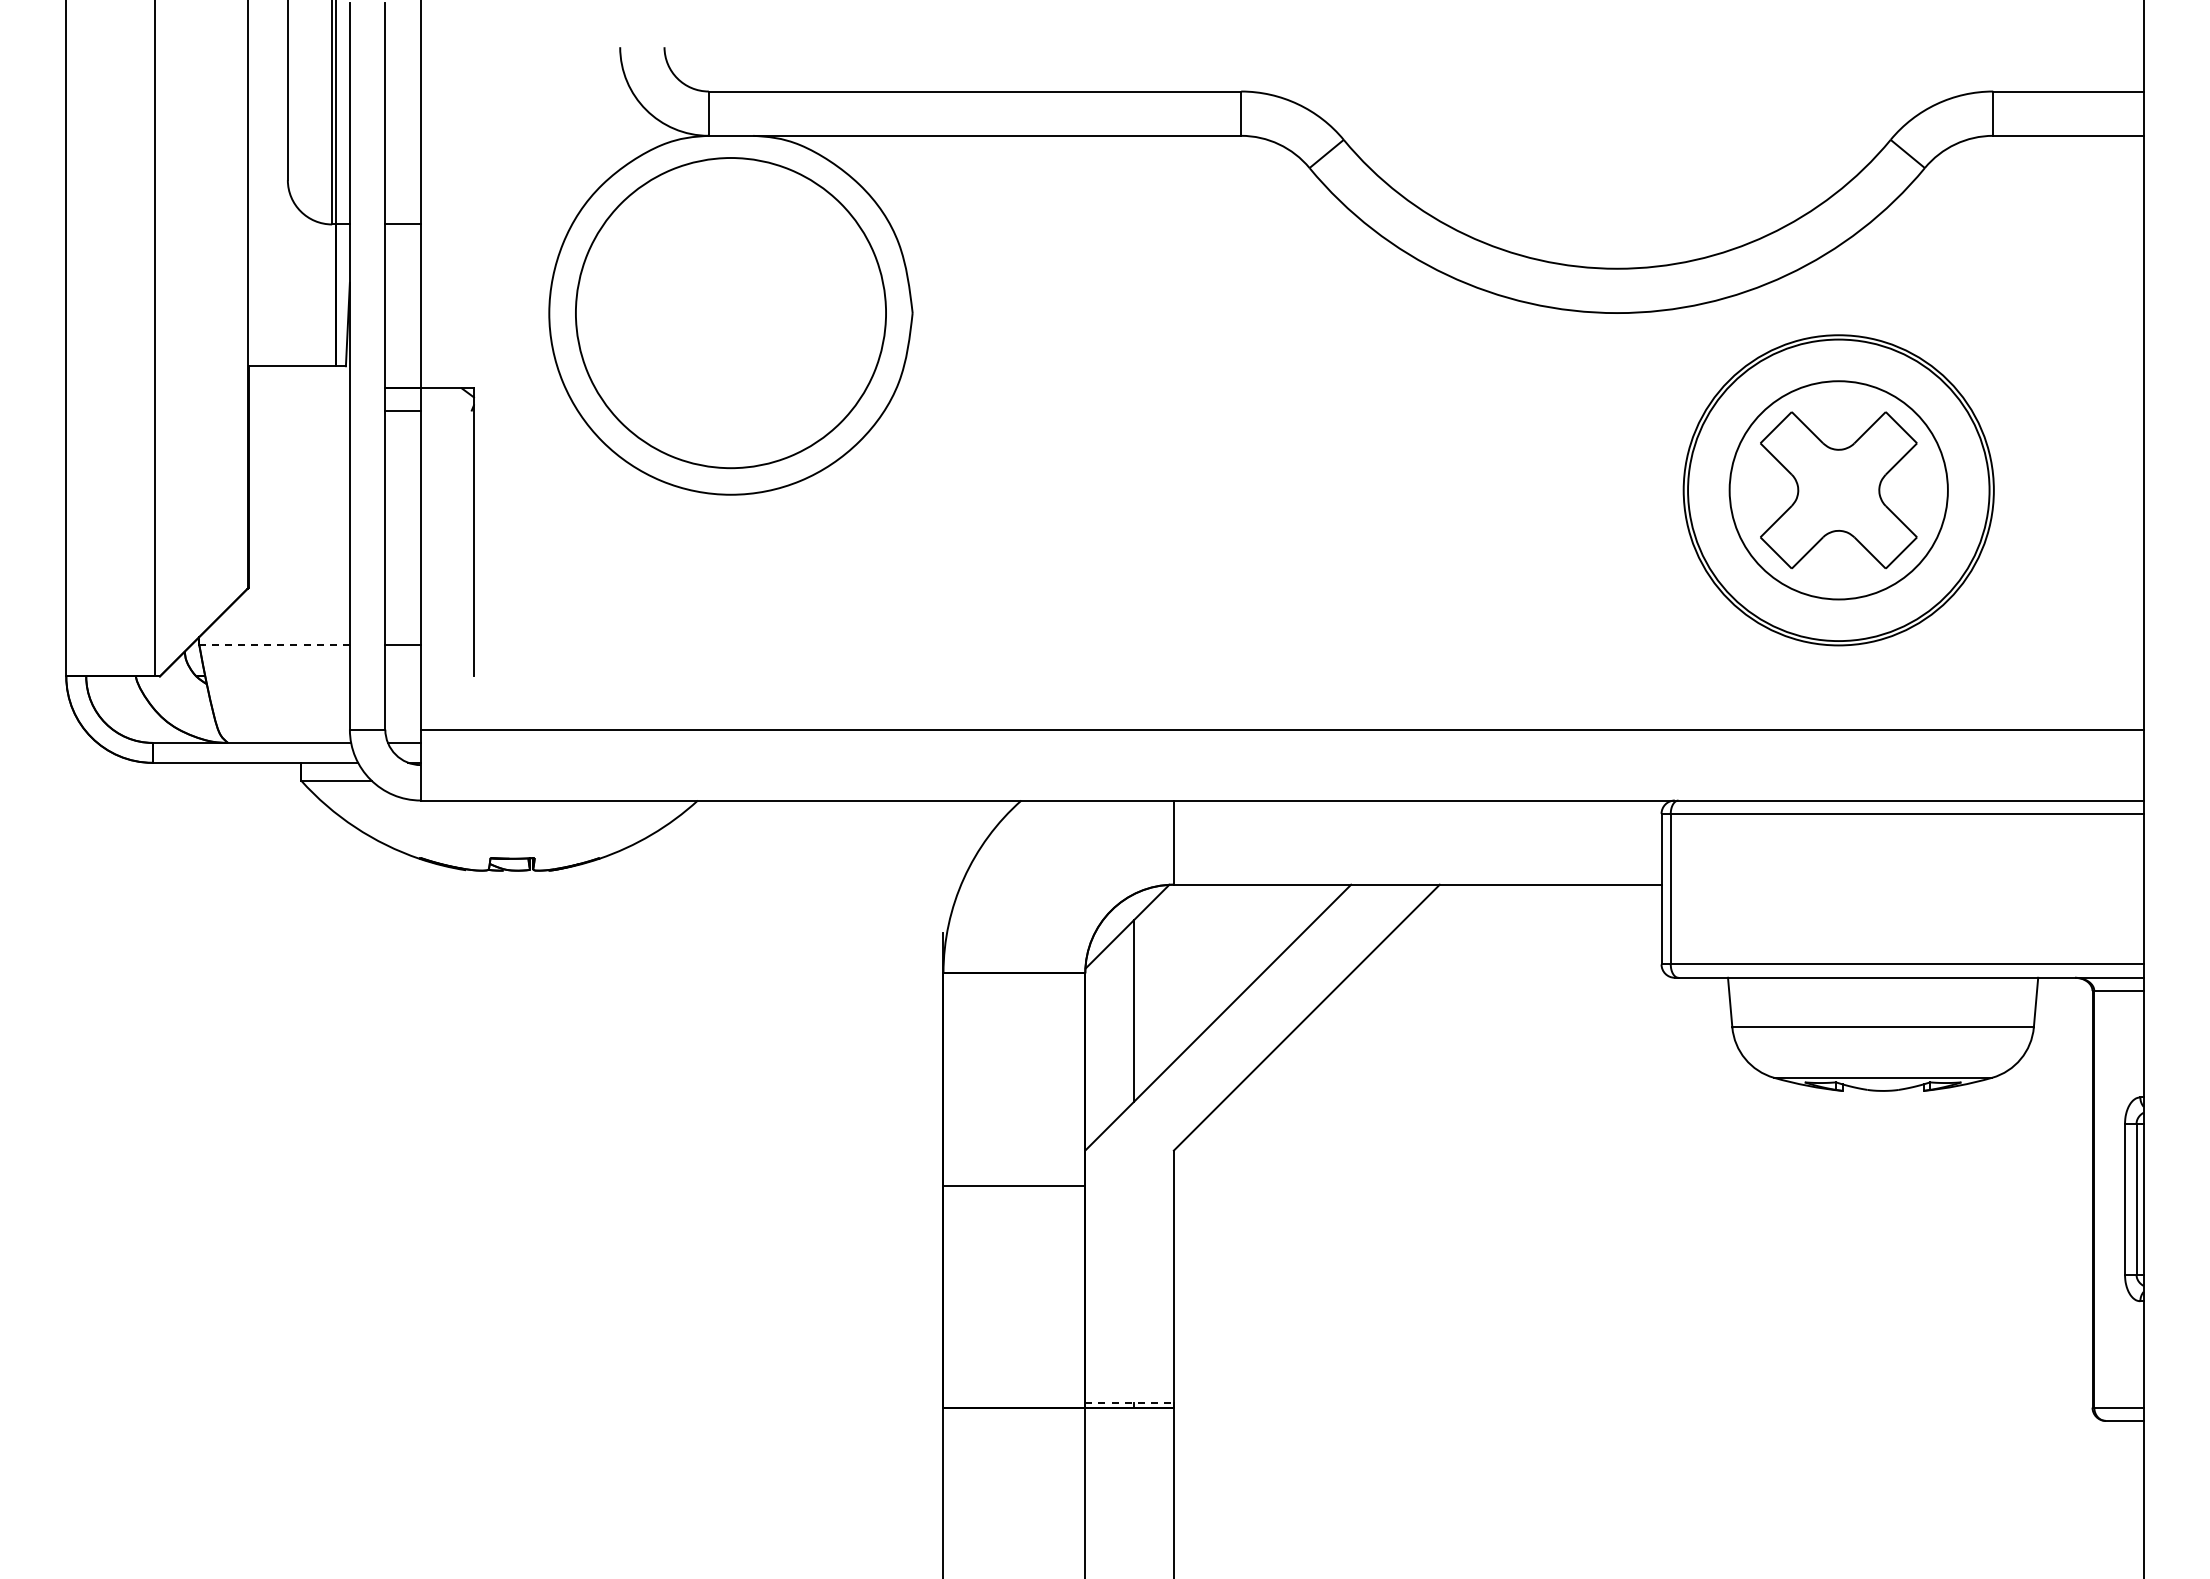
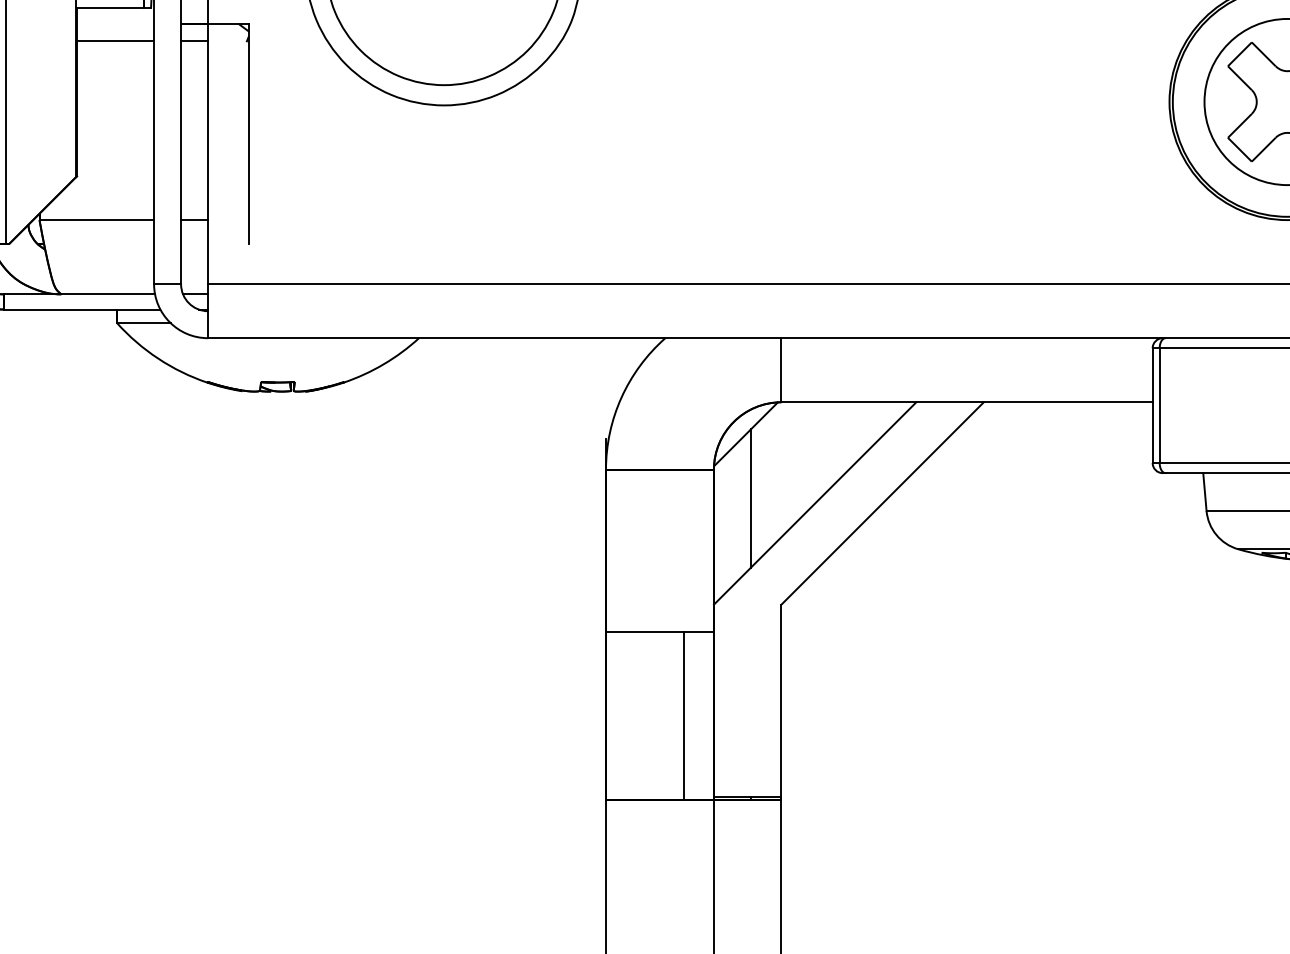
line: (298, 410) -> (114, 41), added
line: (274, 645) -> (96, 220), dashed -> solid
line: (1045, 1296) -> (683, 715), added
line: (1130, 1403) -> (748, 797), dashed -> solid

